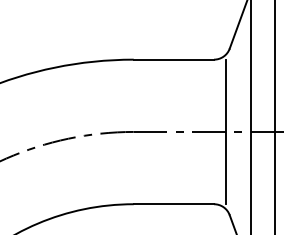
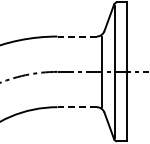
line: (174, 59) -> (77, 36), solid -> dashed
line: (174, 204) -> (77, 107), solid -> dashed

